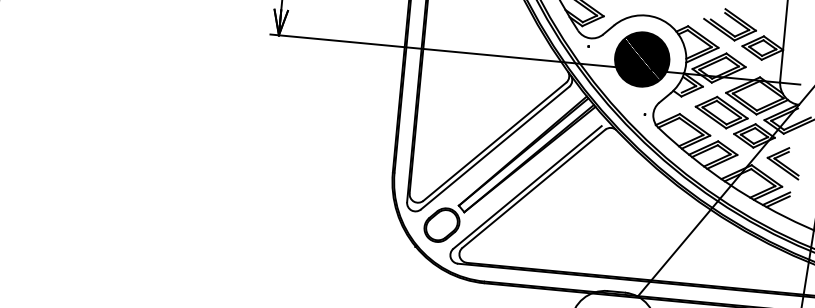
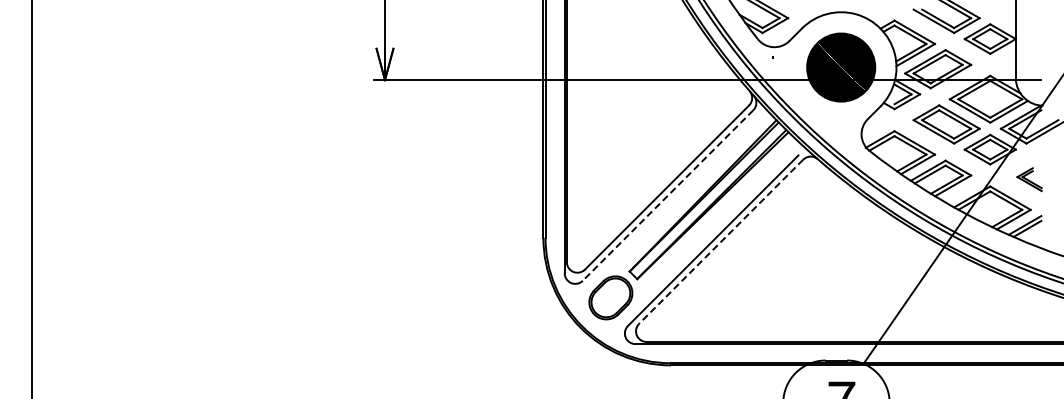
line: (495, 148) -> (668, 195), solid -> dashed
part: (783, 162) -> (1029, 179), size x0.6
line: (533, 189) -> (720, 242), solid -> dashed

